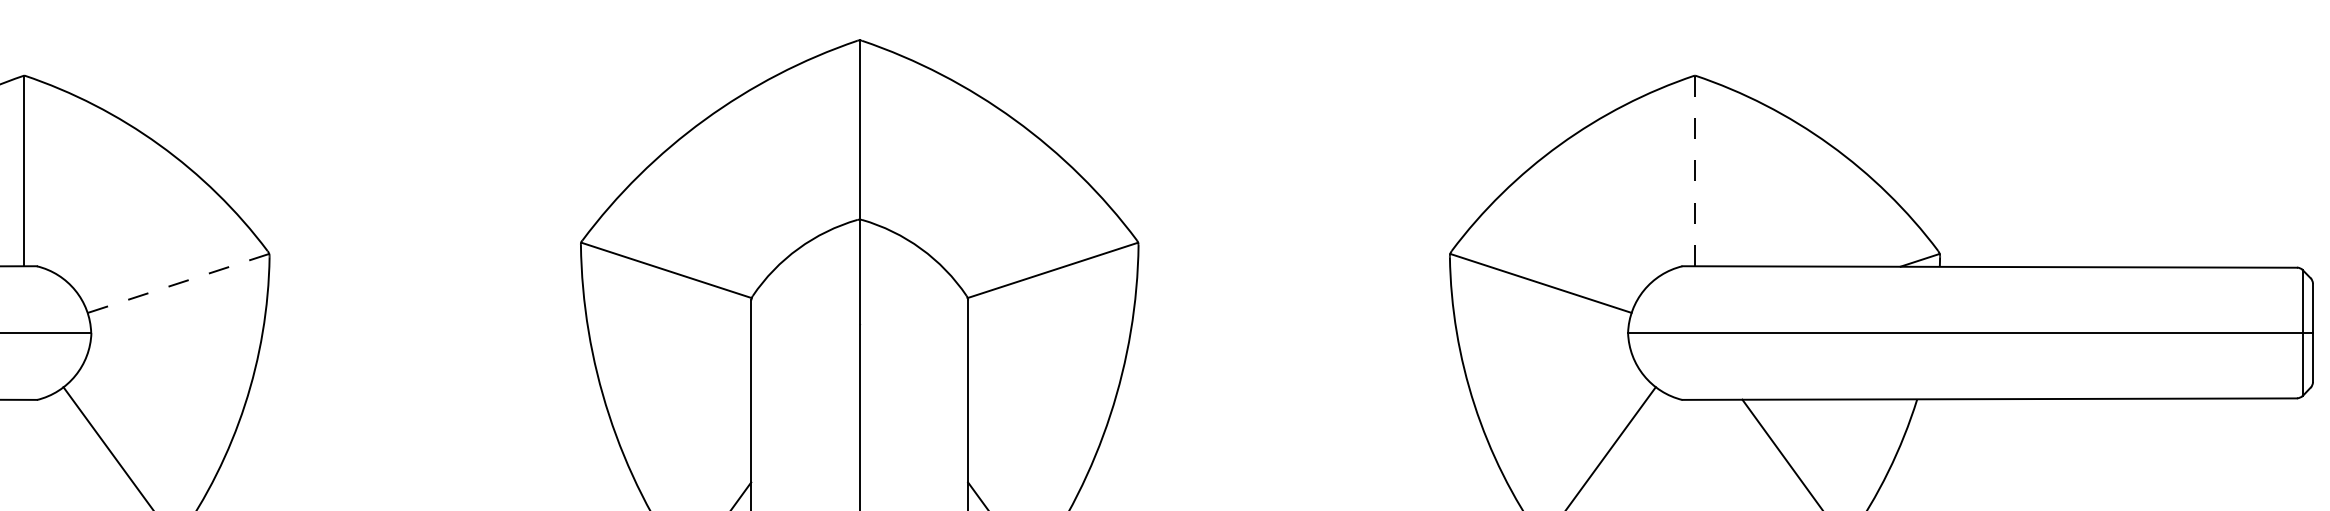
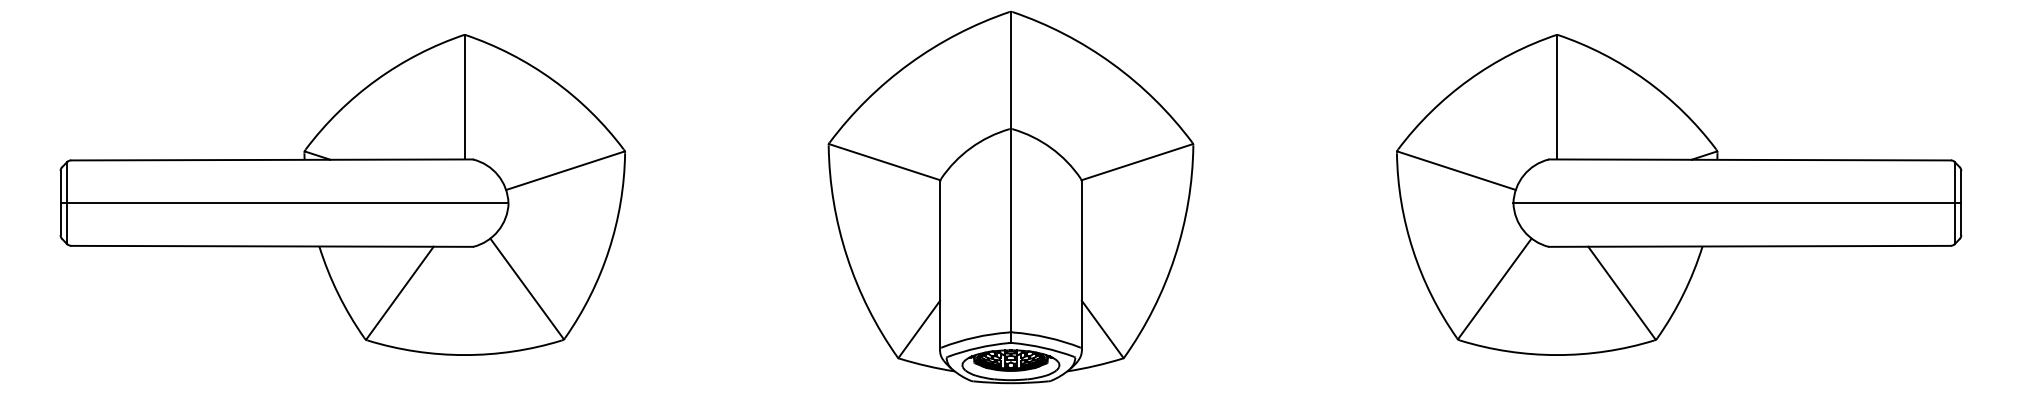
line: (1695, 169) -> (1557, 96), dashed -> solid
line: (179, 283) -> (566, 170), dashed -> solid

